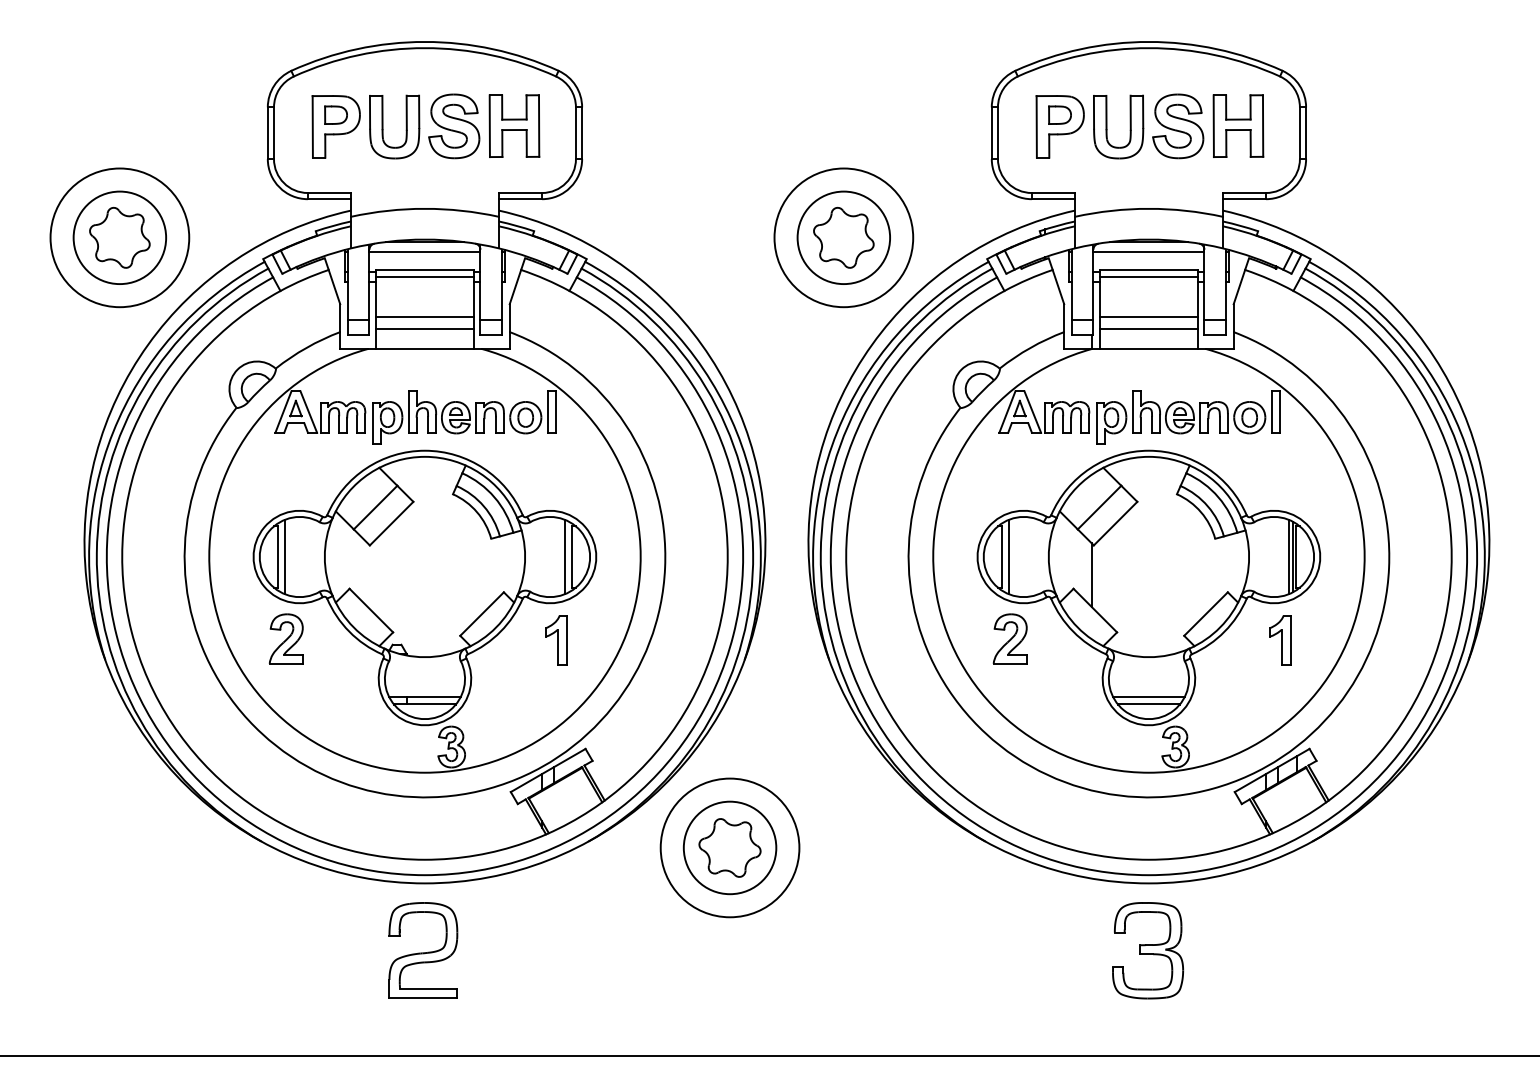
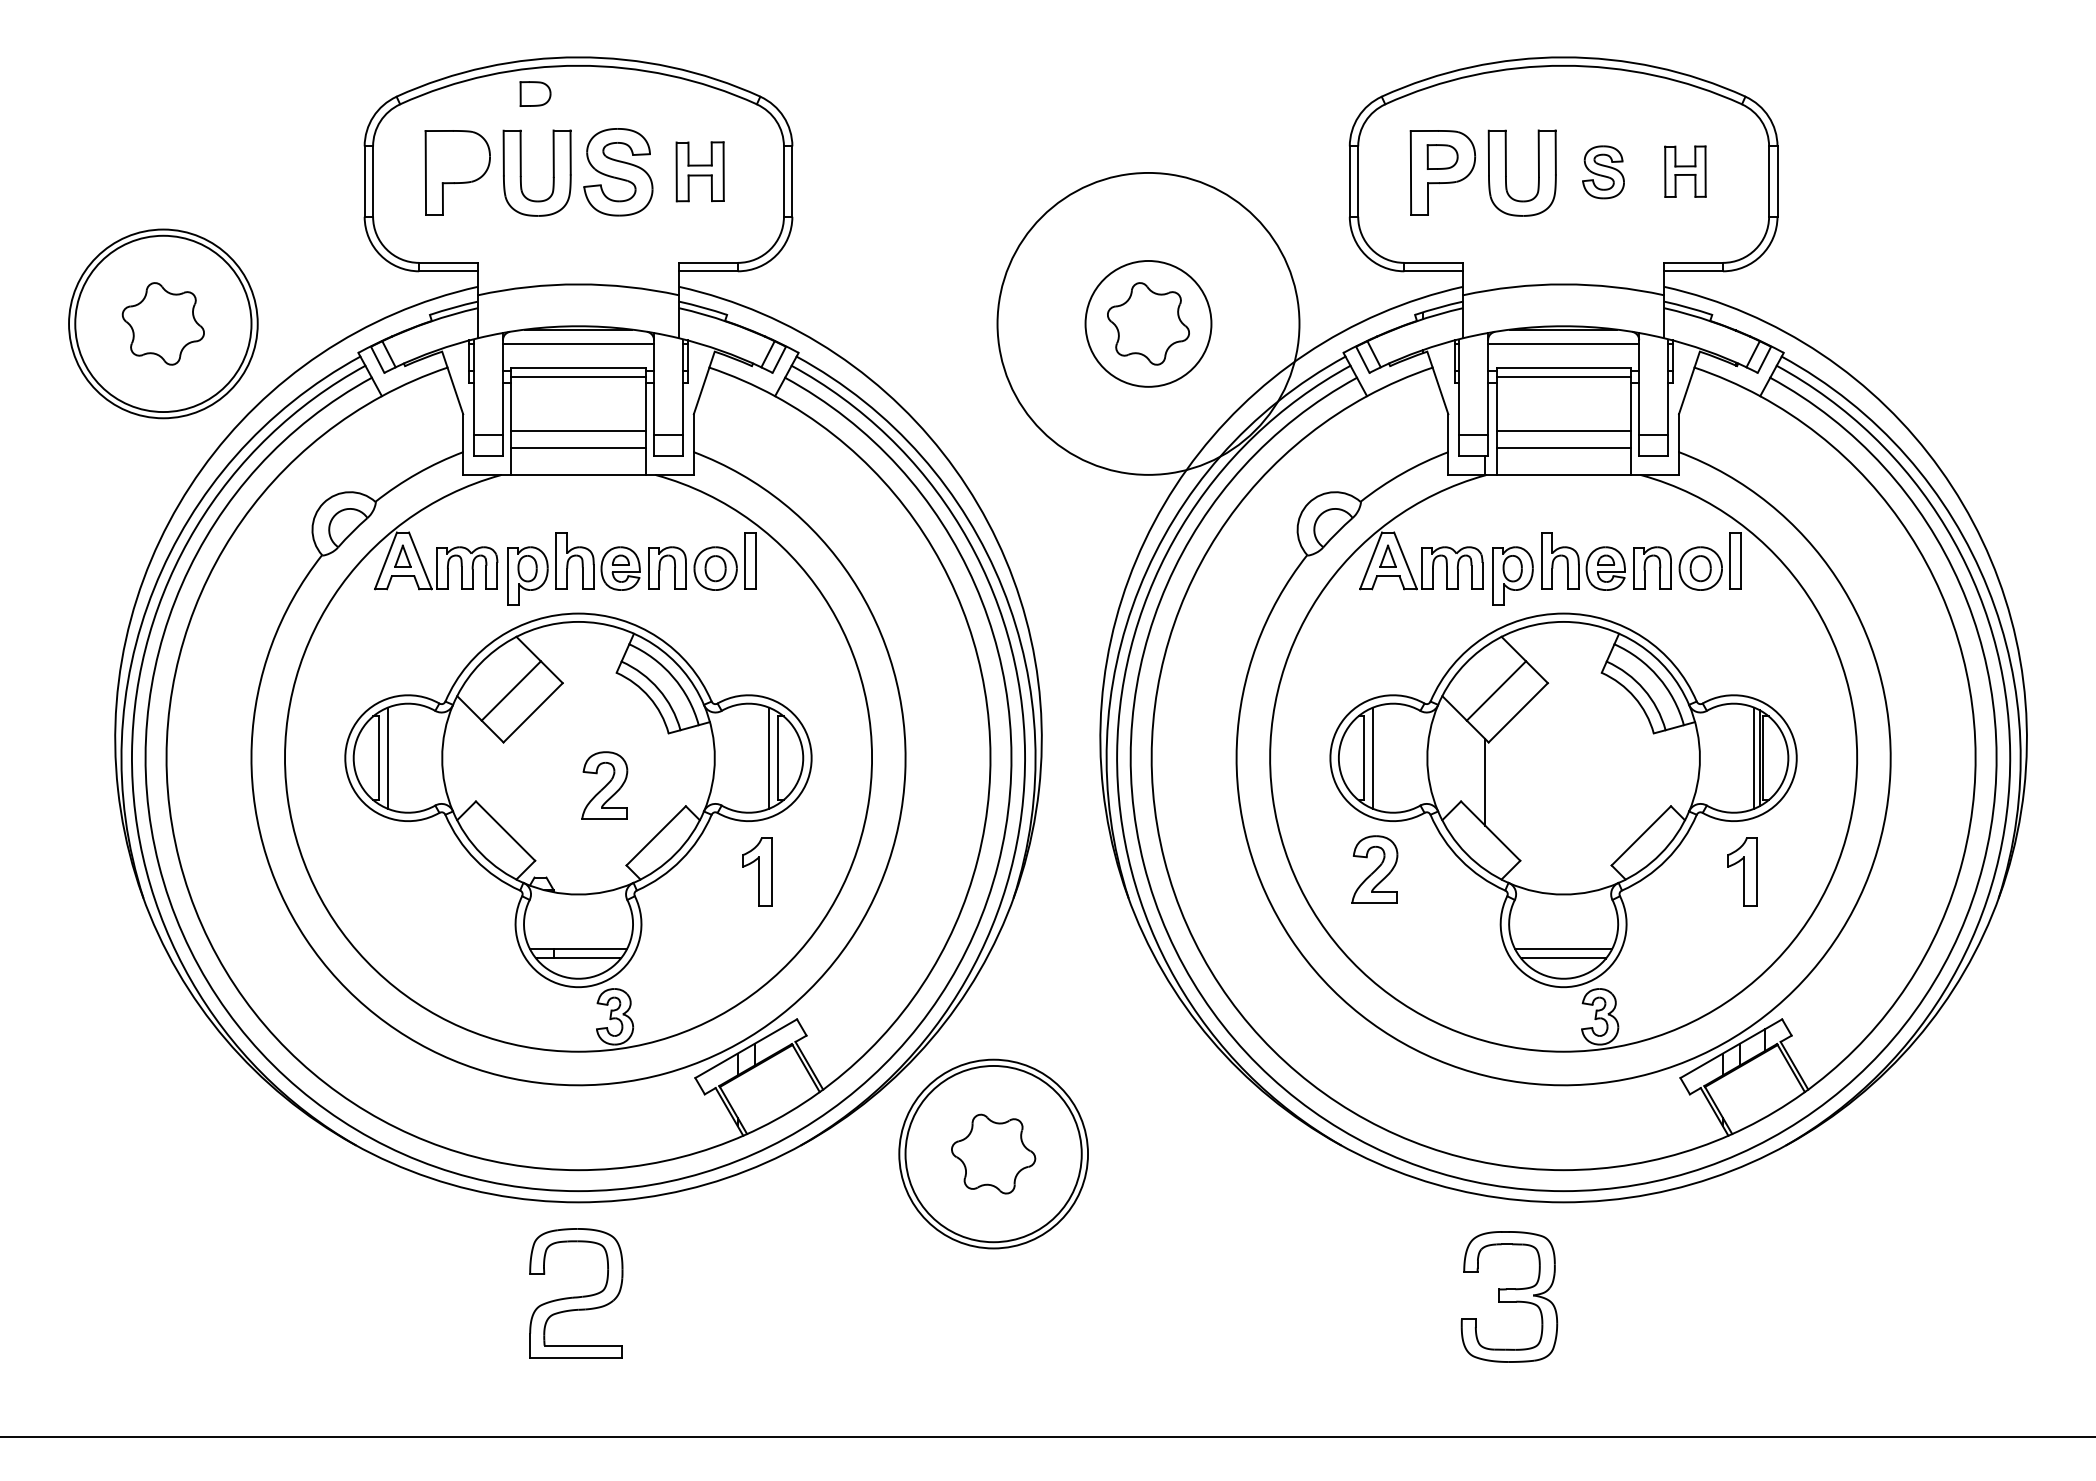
part: (336, 114) -> (535, 93), moved
part: (513, 125) -> (699, 171), size x0.7
part: (1238, 125) -> (1685, 171), size x0.6
part: (1178, 126) -> (1603, 172), size x0.6
circle: (119, 237) -> (163, 323), size x1.4
circle: (843, 237) -> (1148, 323), size x1.6
part: (286, 638) -> (604, 785), moved
circle: (729, 848) -> (993, 1154), size x1.4
part: (1148, 950) -> (1509, 1296), moved

